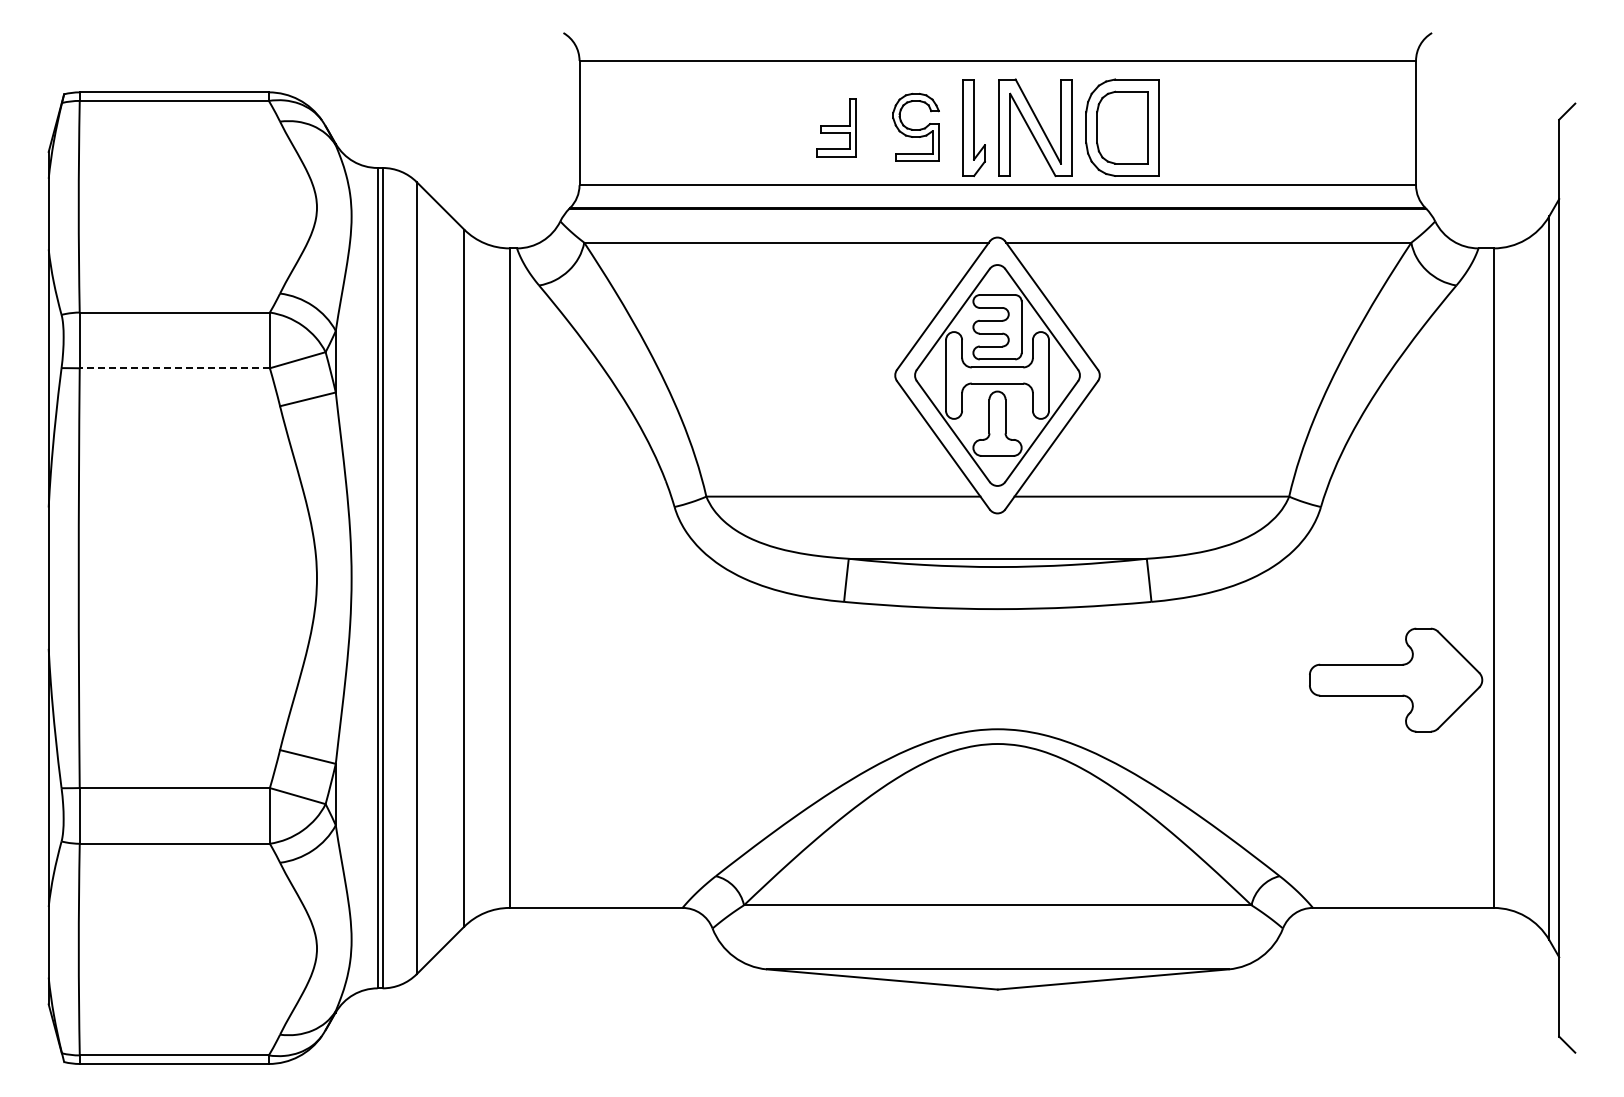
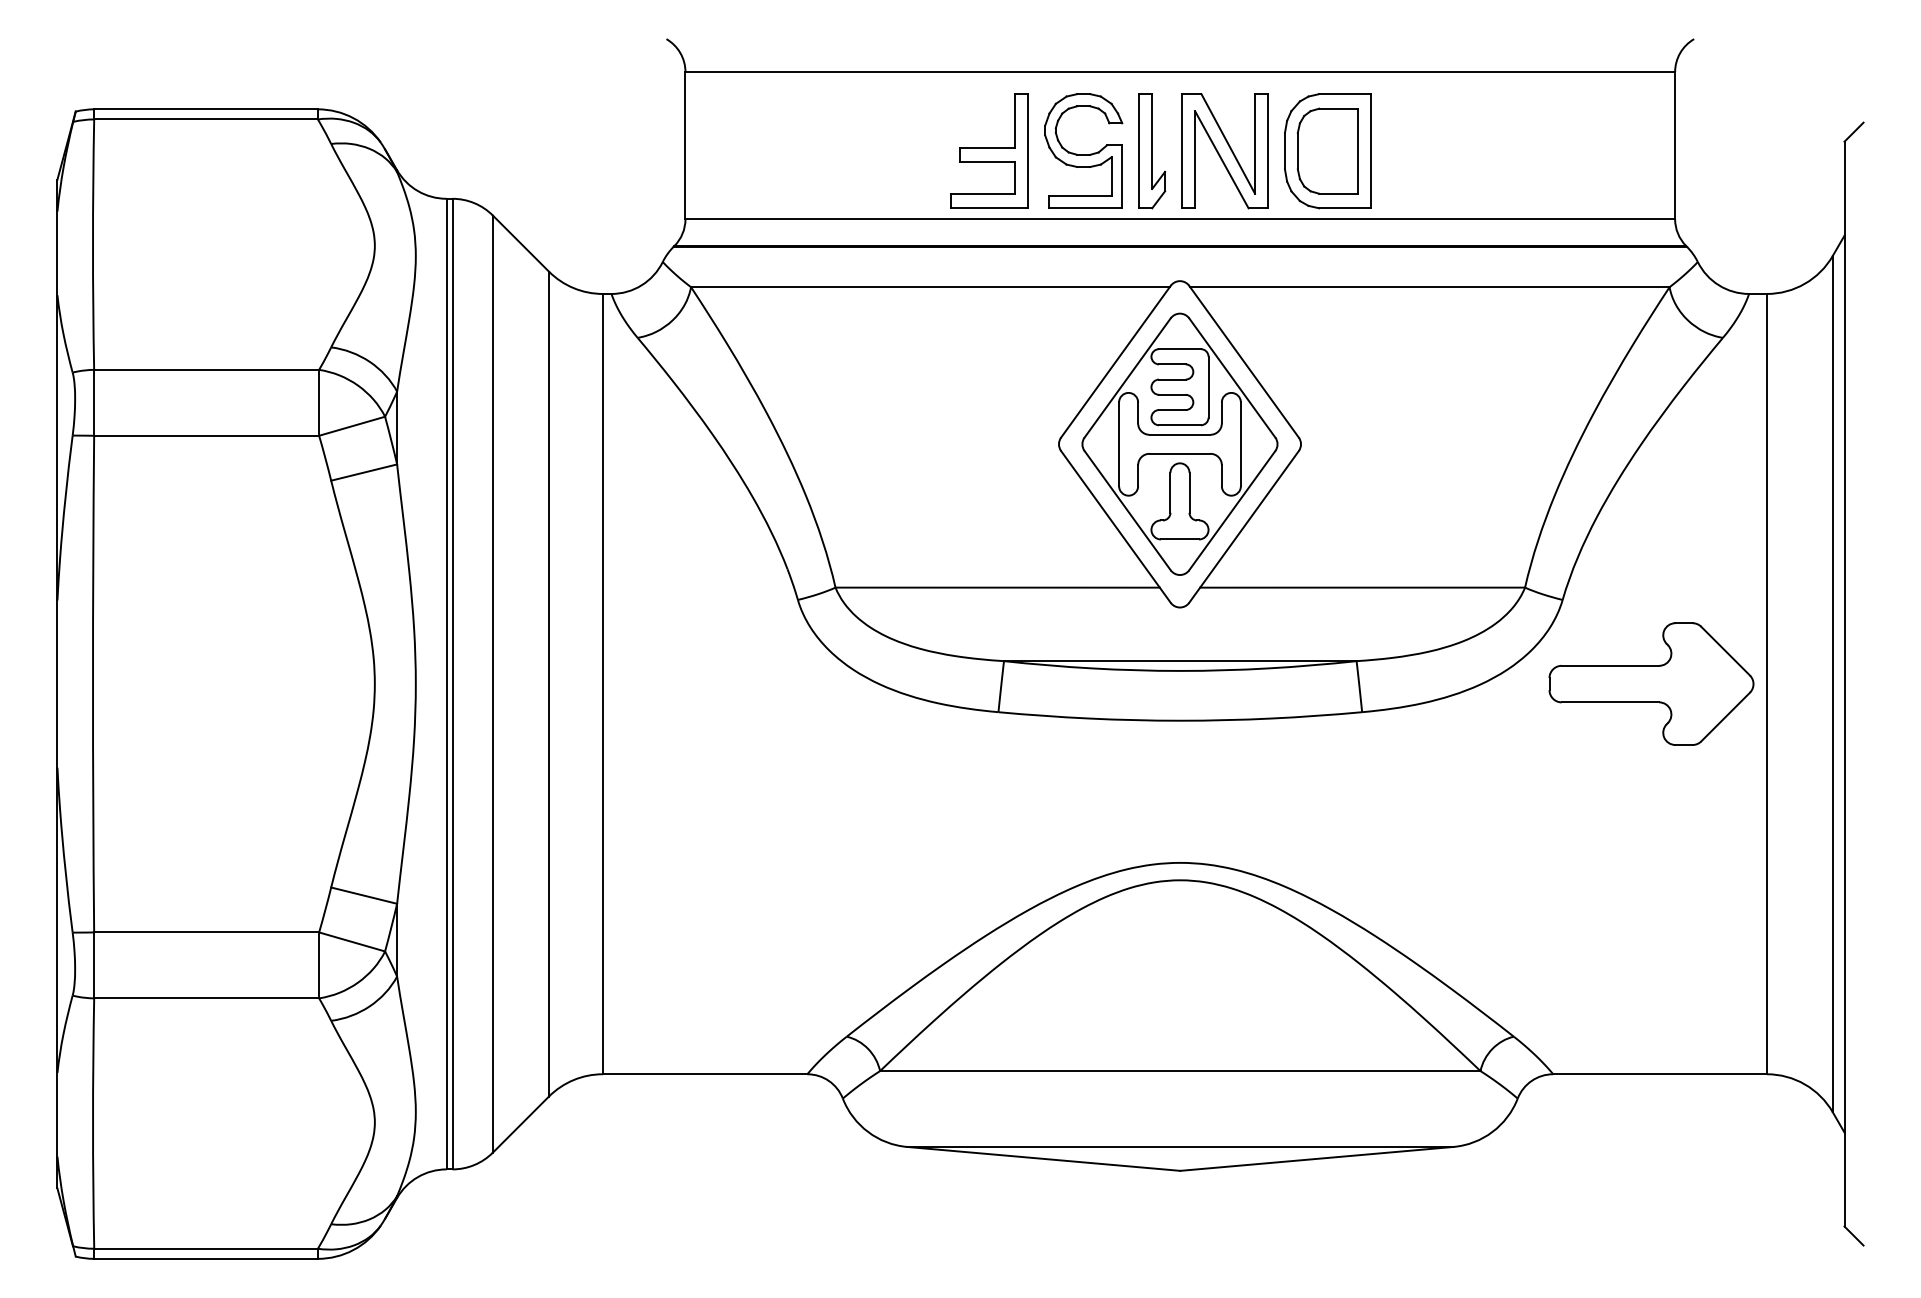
part: (836, 127) -> (989, 150), size x1.67
part: (915, 127) -> (1082, 150), size x1.43
line: (174, 368) -> (206, 436), dashed -> solid
part: (1396, 679) -> (1652, 683), moved

